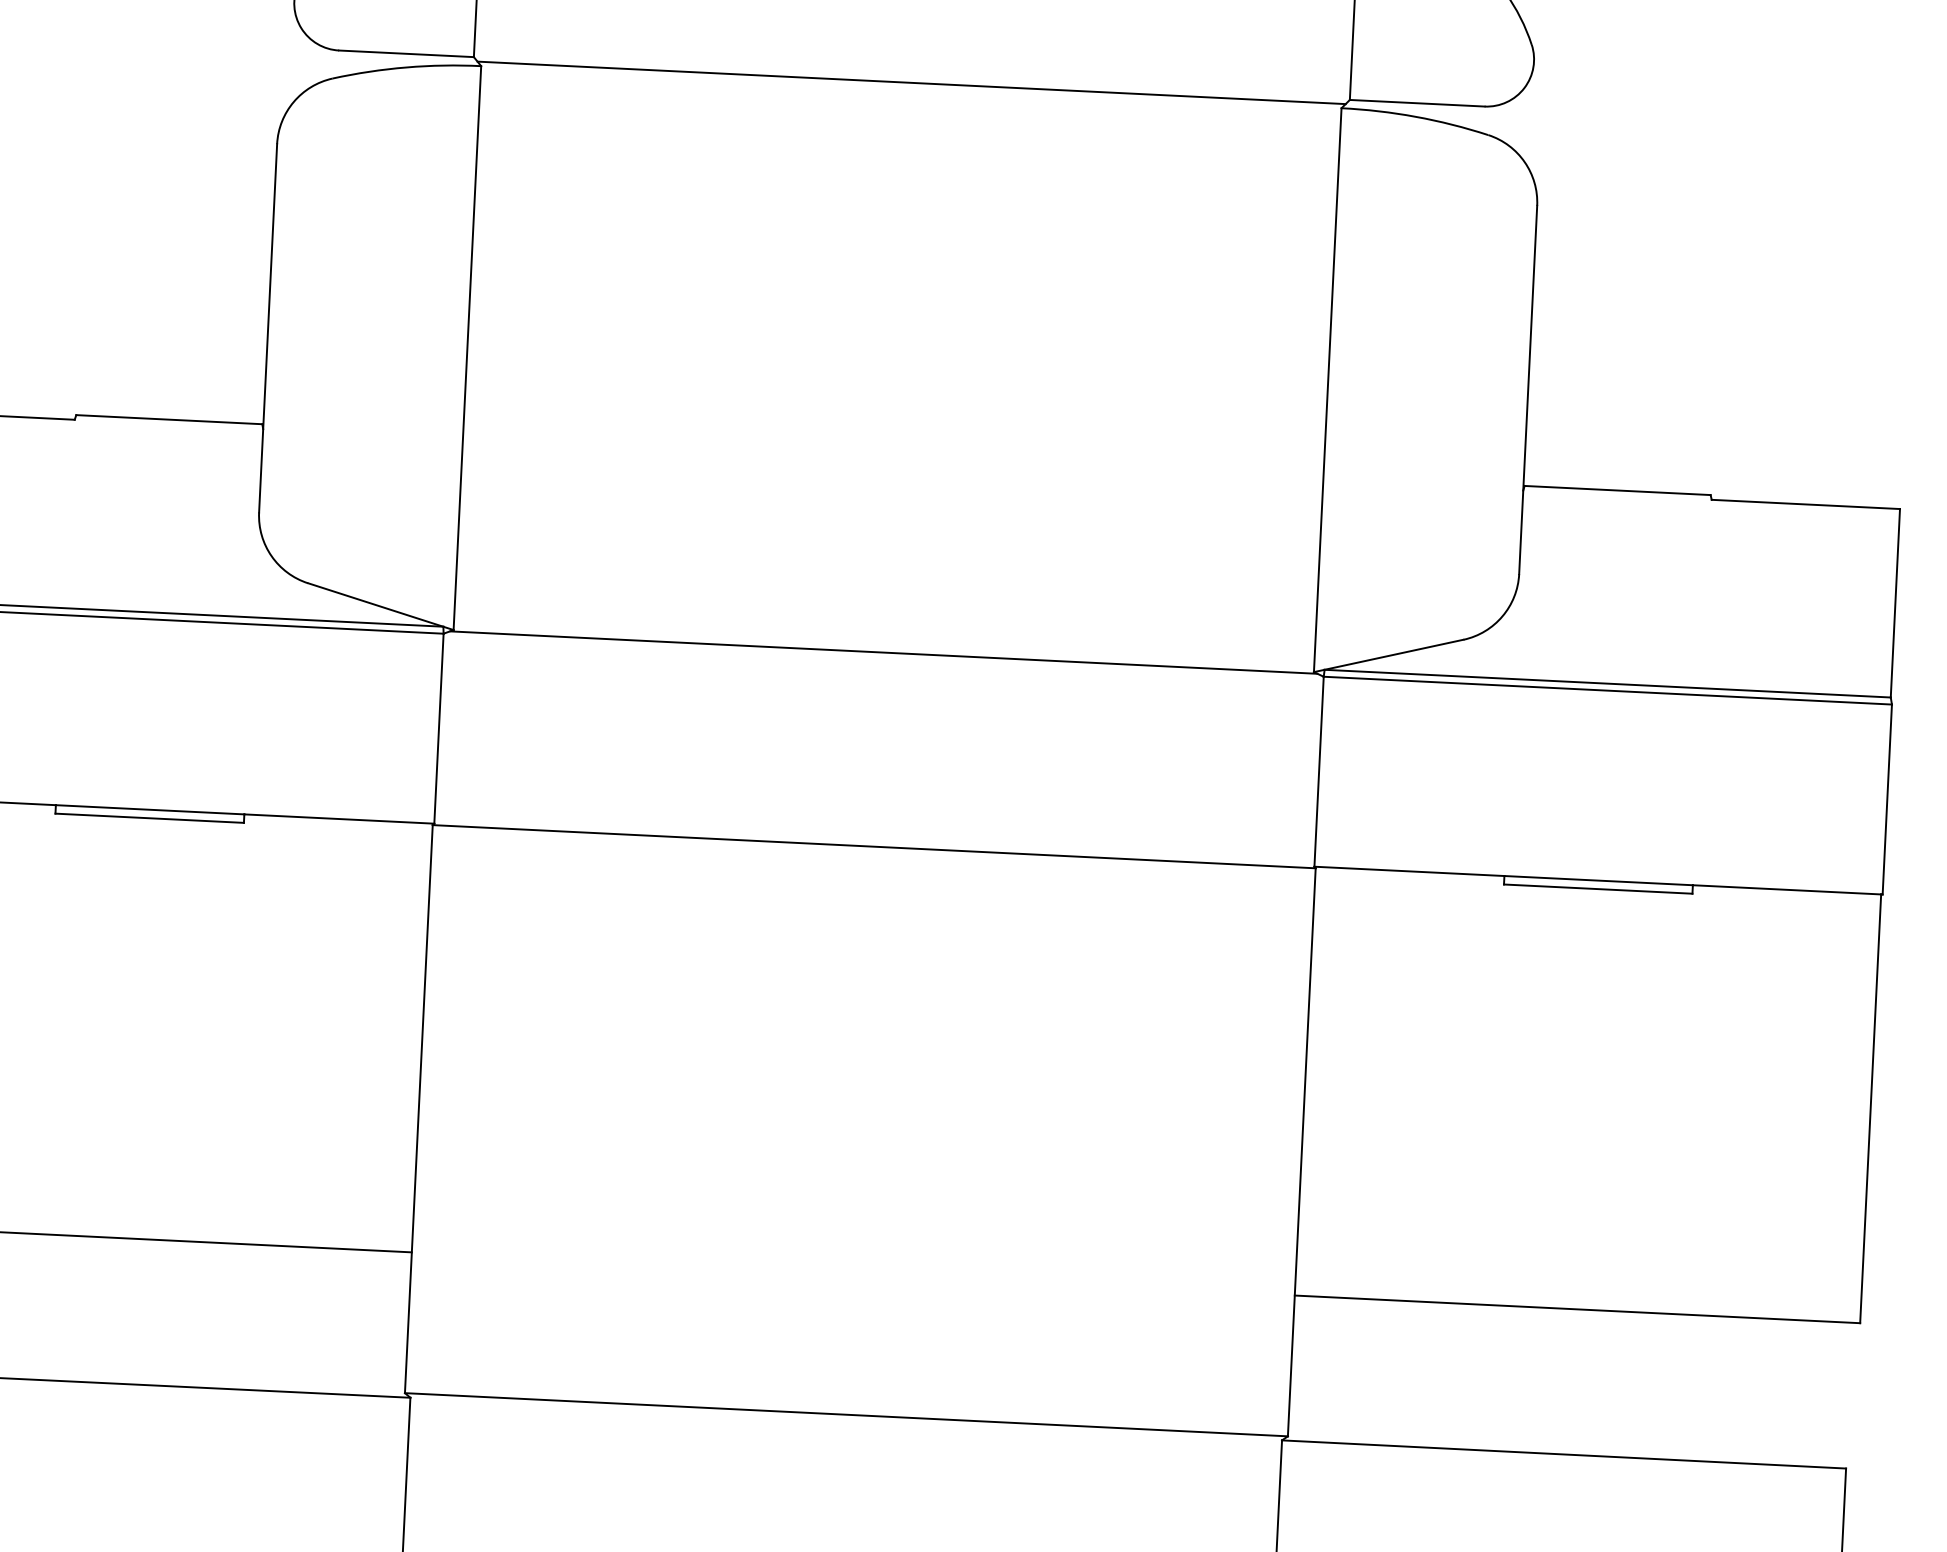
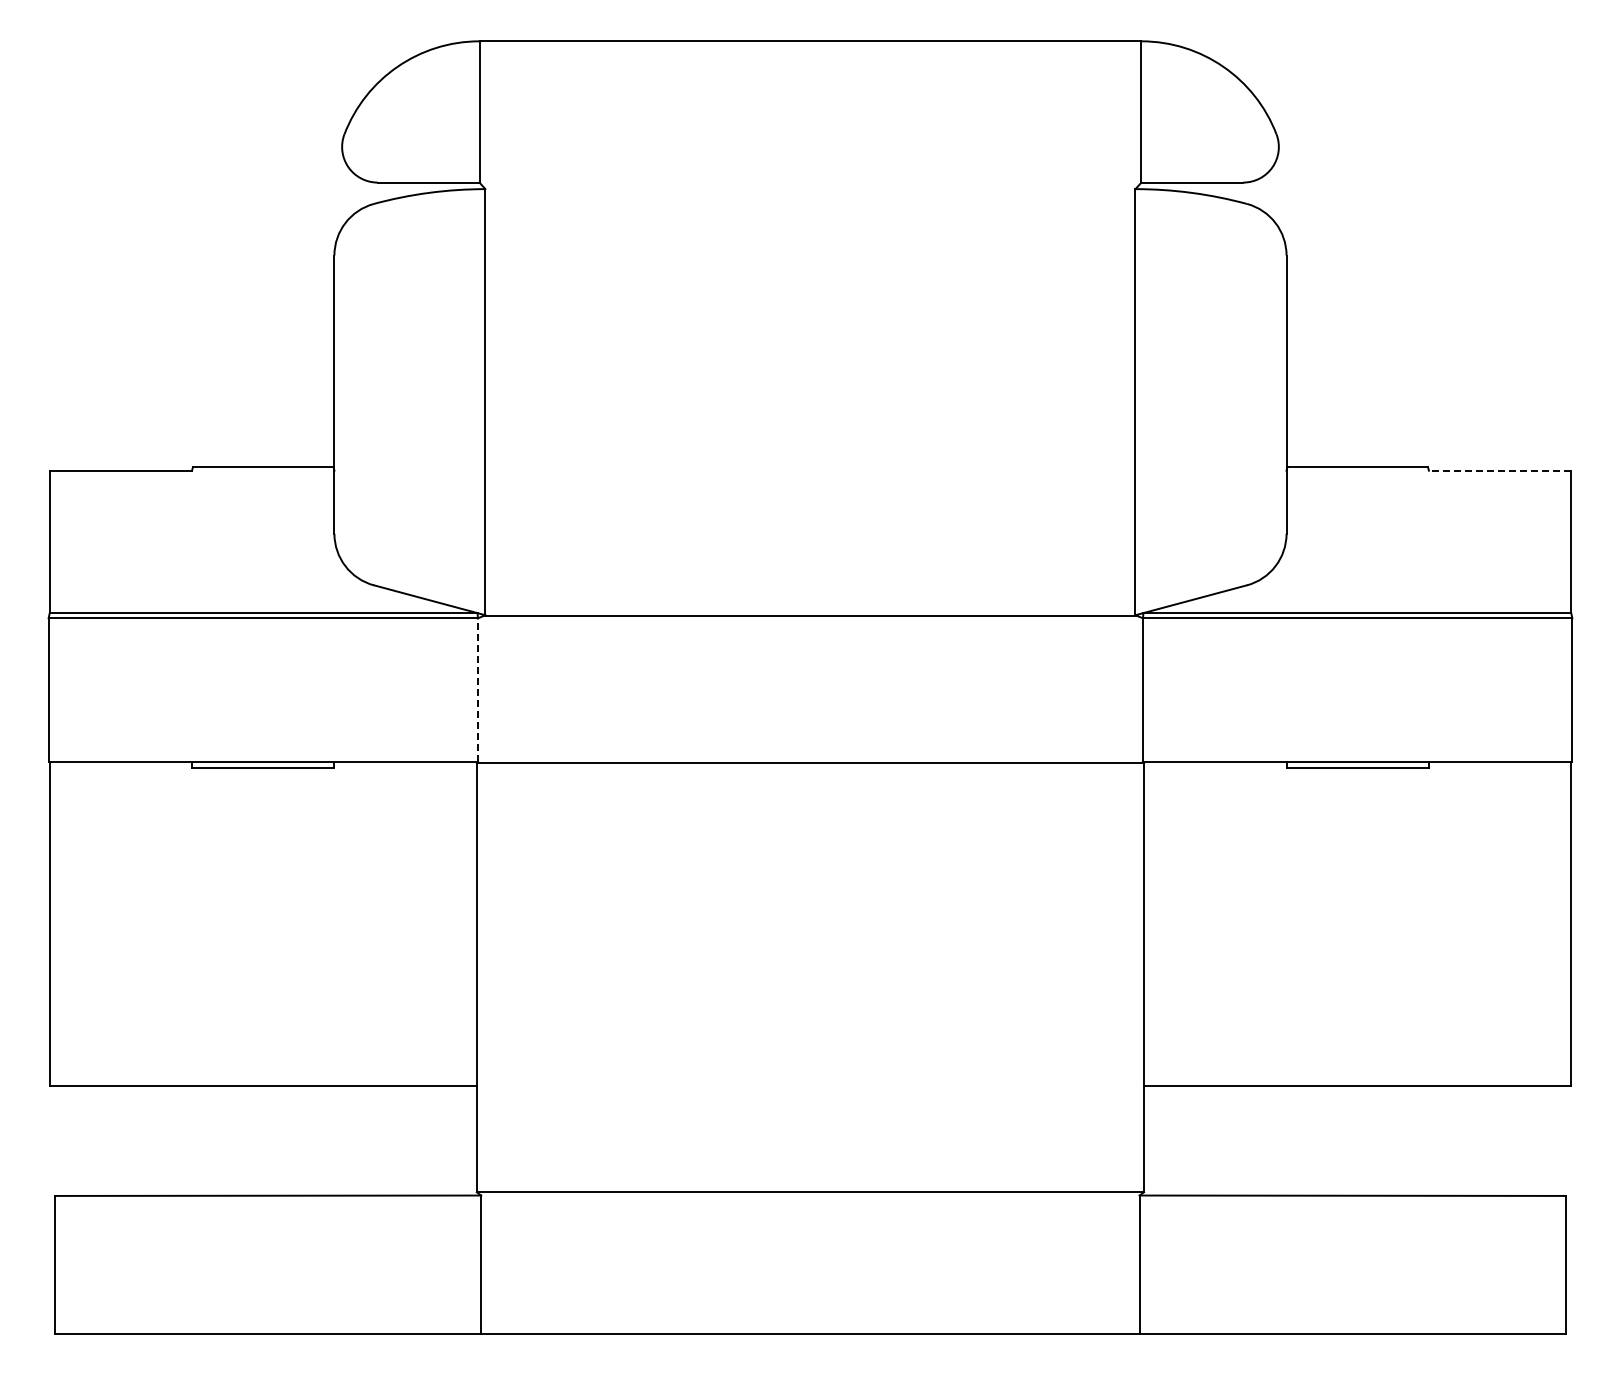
line: (911, 82) -> (810, 185), removed
line: (1805, 504) -> (1499, 470), solid -> dashed
line: (438, 729) -> (477, 690), solid -> dashed

